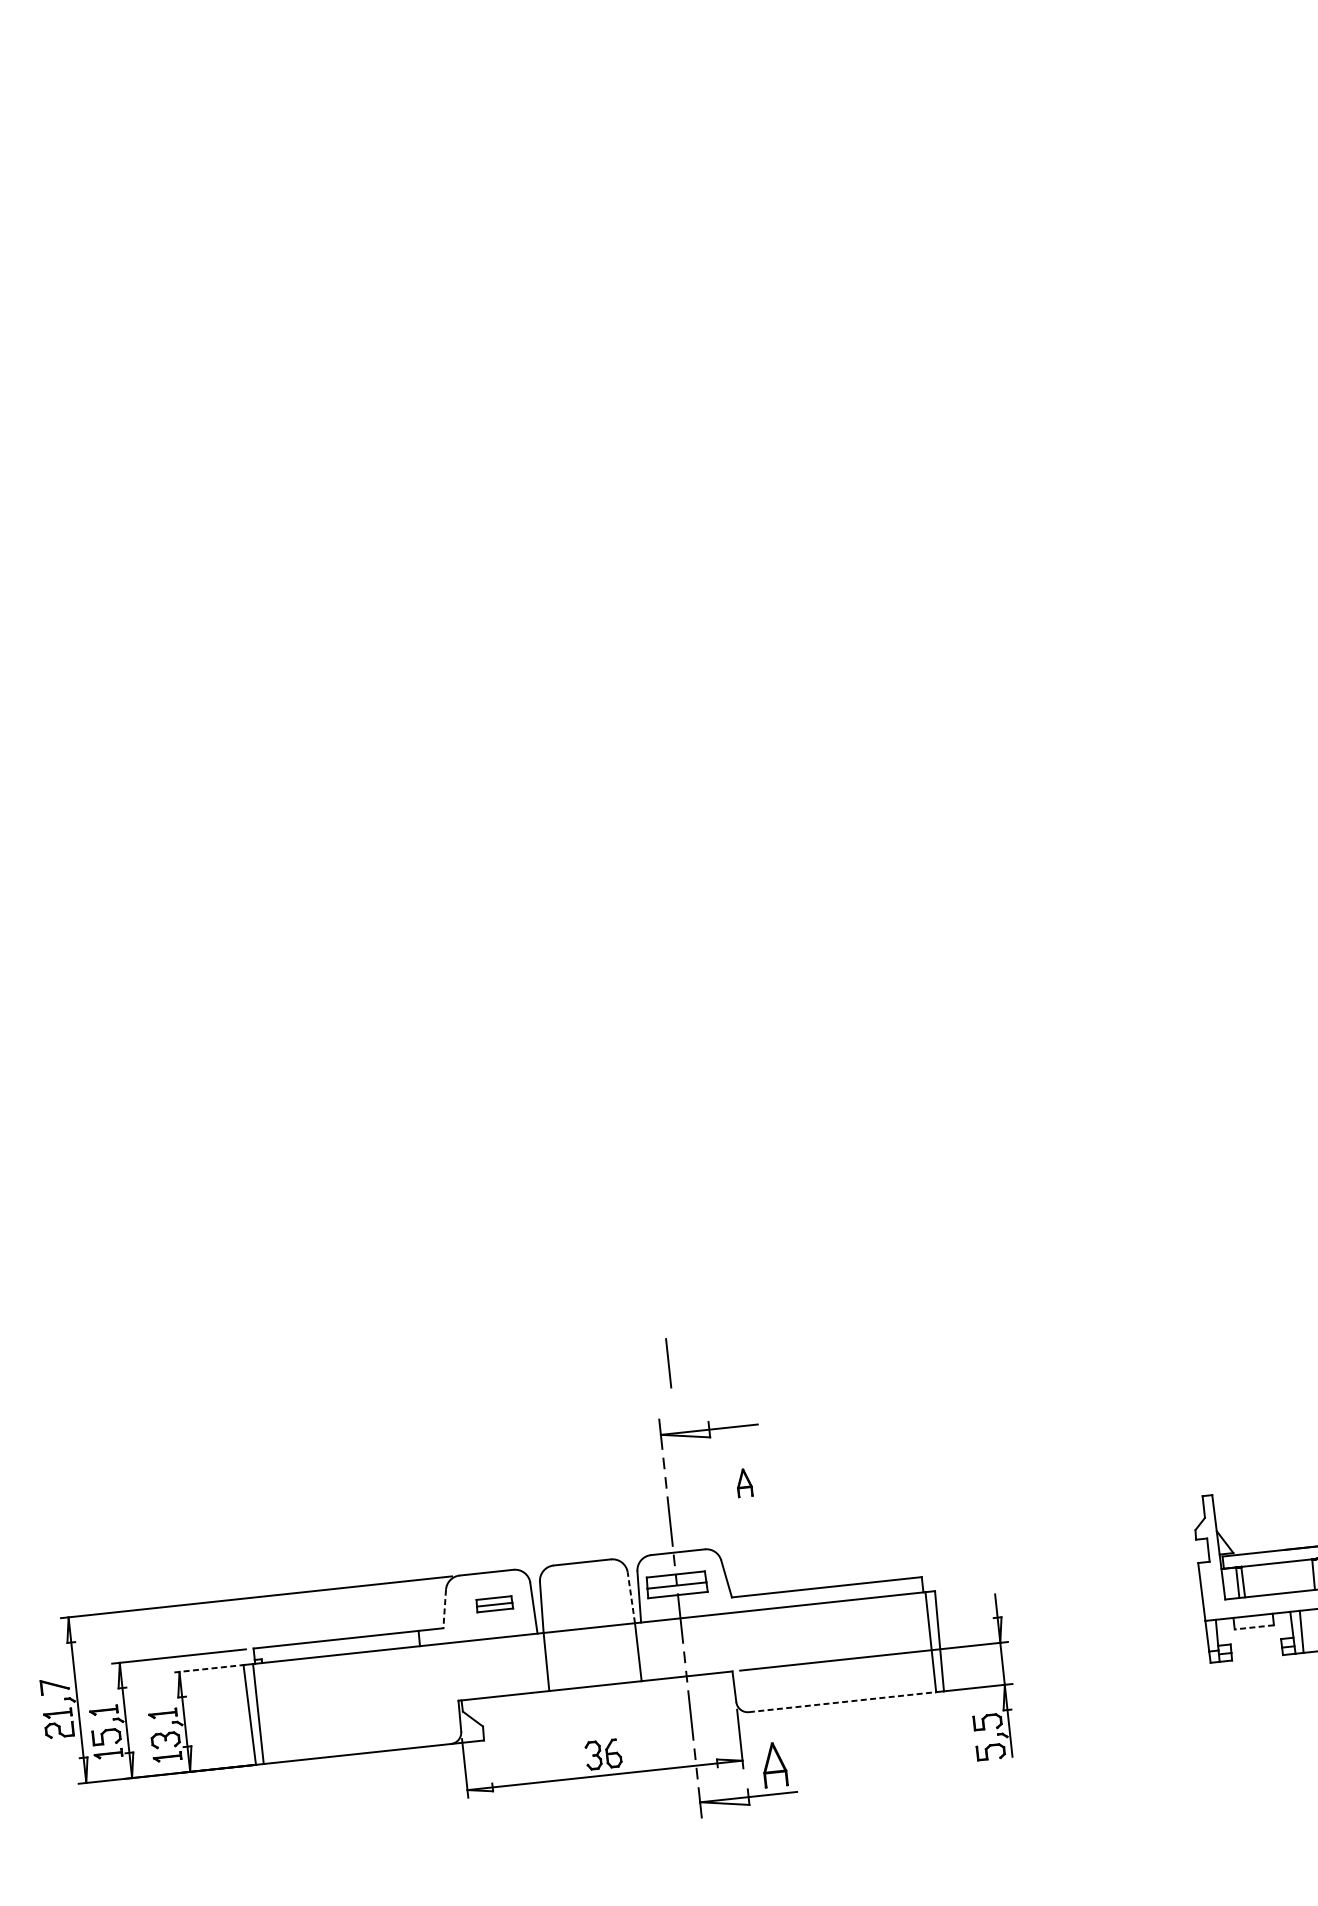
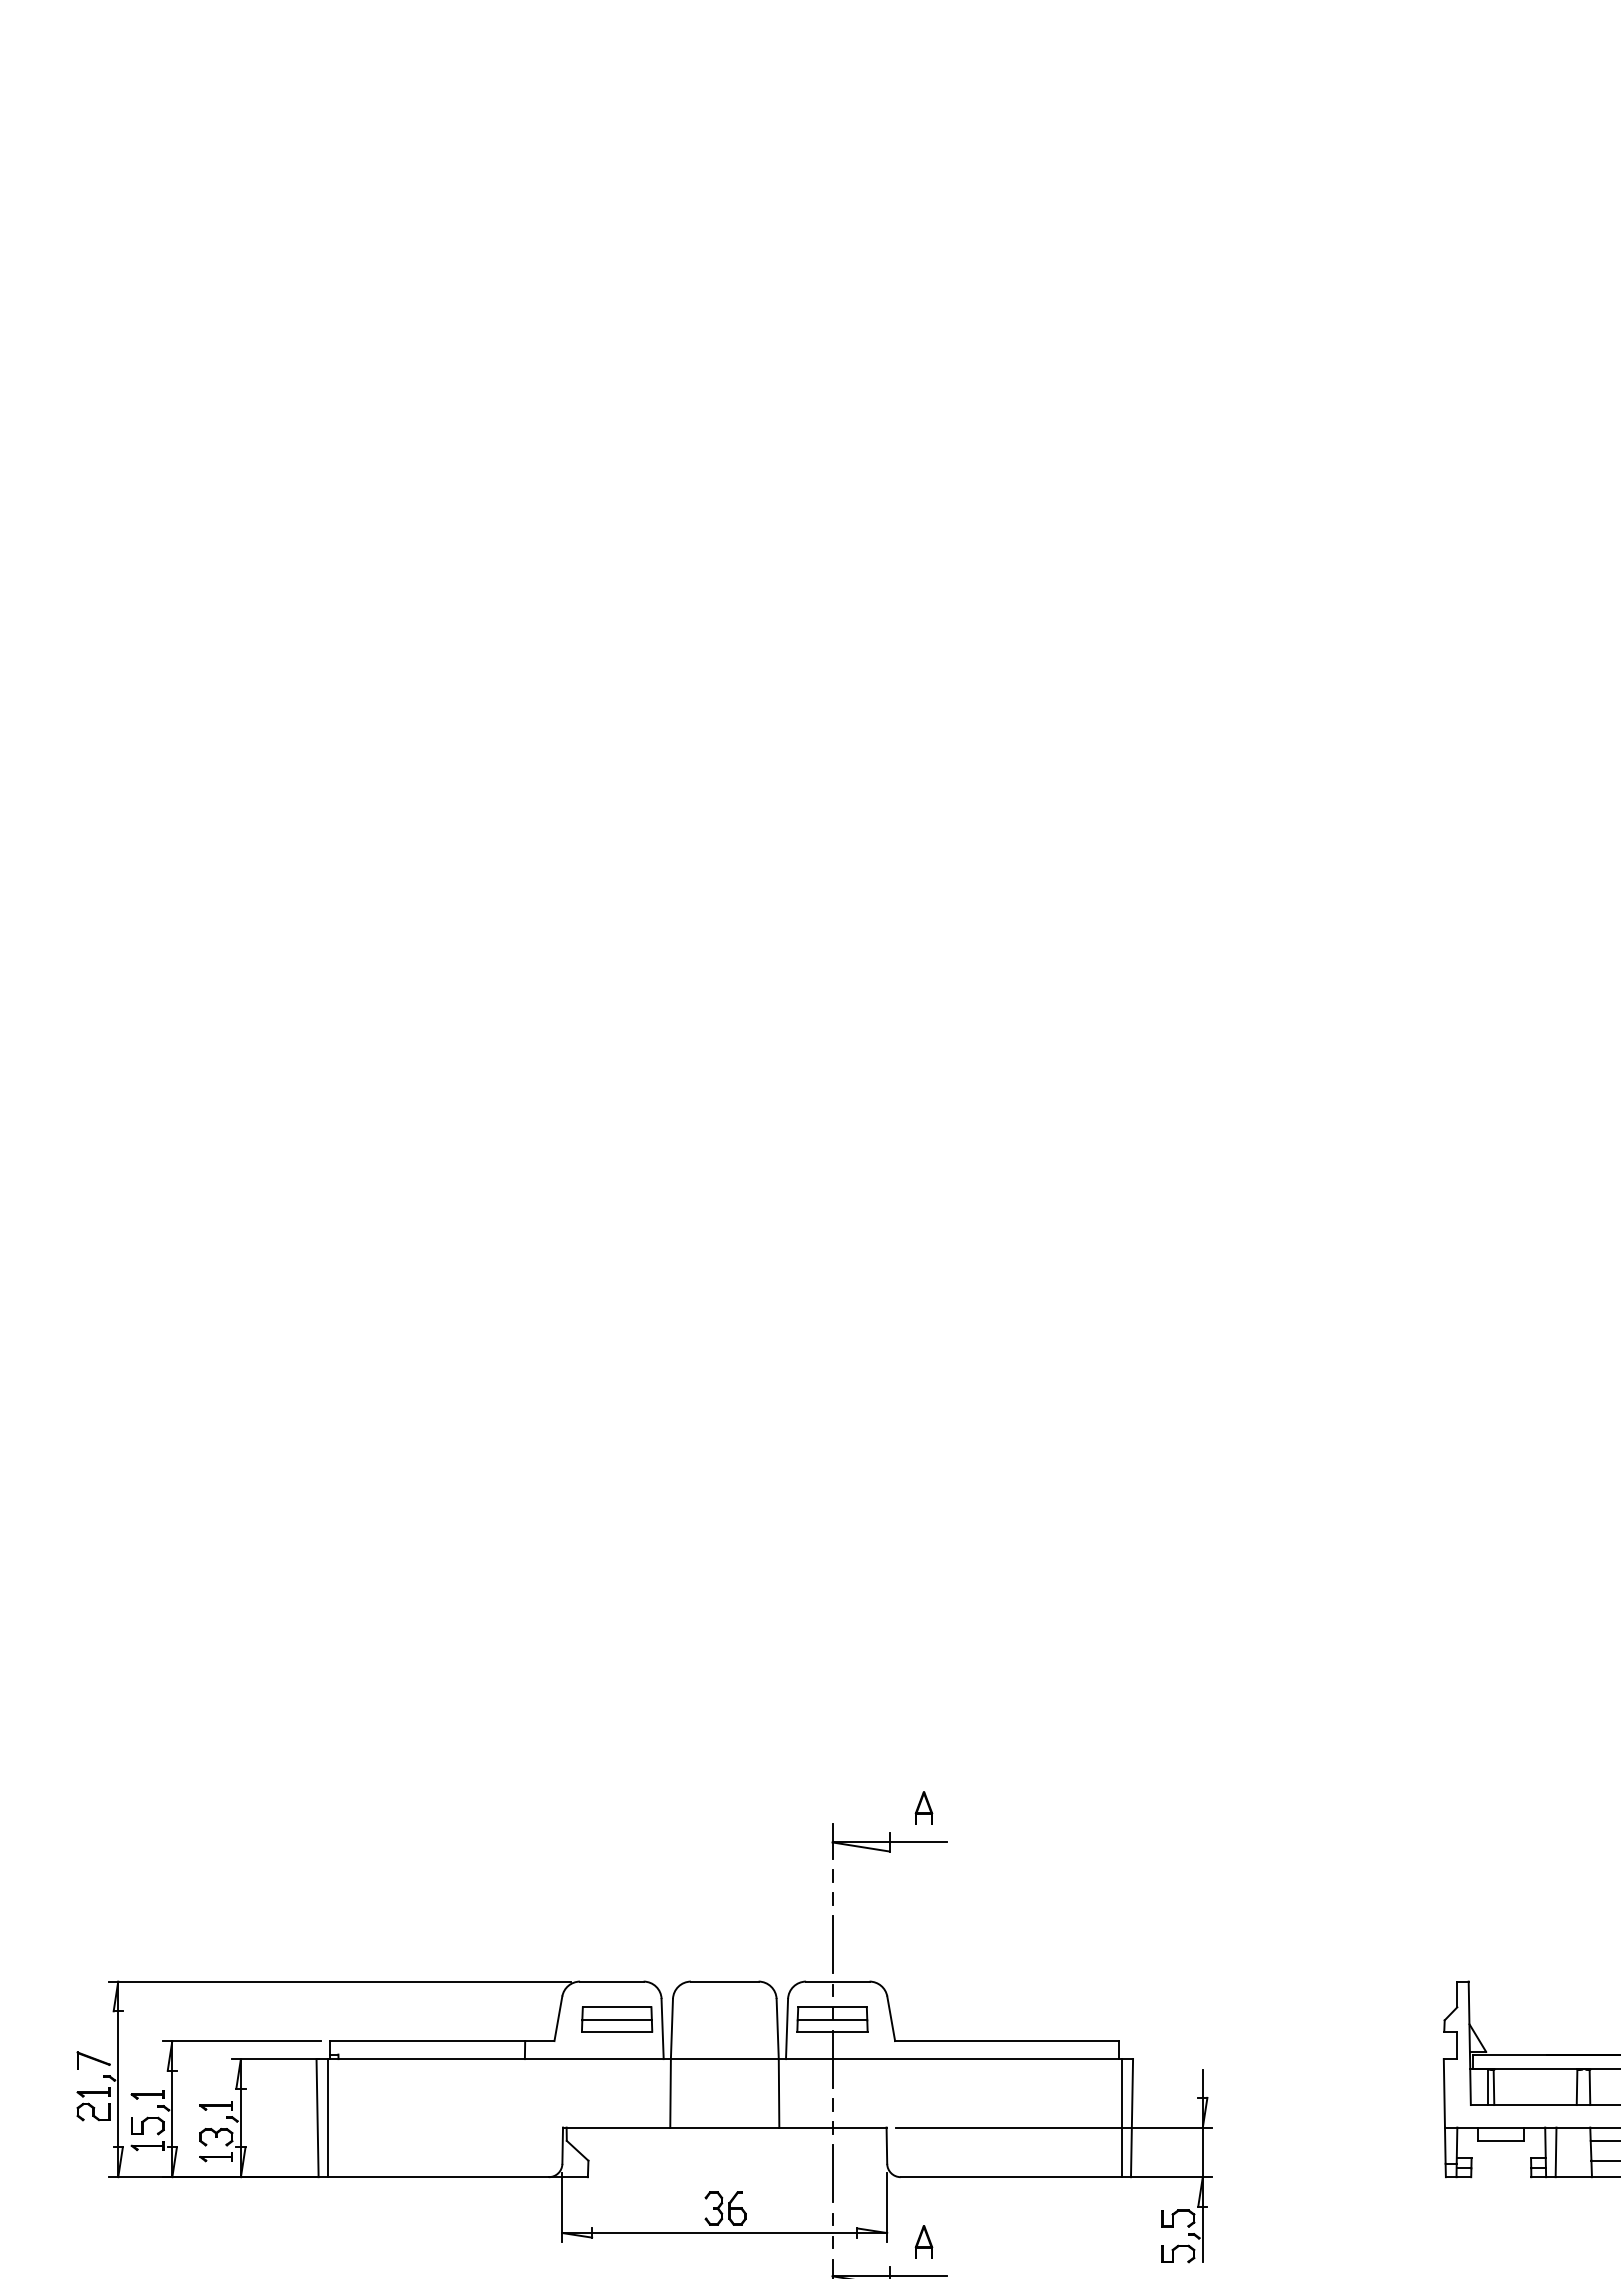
line: (668, 1362) -> (850, 1759), removed
part: (743, 1482) -> (923, 1807), moved
line: (631, 1597) -> (777, 2028), dashed -> solid
part: (494, 1604) -> (617, 2019), size x1.67
line: (444, 1608) -> (558, 2018), dashed -> solid
line: (1253, 1627) -> (1500, 2141), dashed -> solid
line: (207, 1669) -> (274, 2059), dashed -> solid
line: (842, 1702) -> (1011, 2177), dashed -> solid
part: (774, 1764) -> (923, 2241), size x0.62

